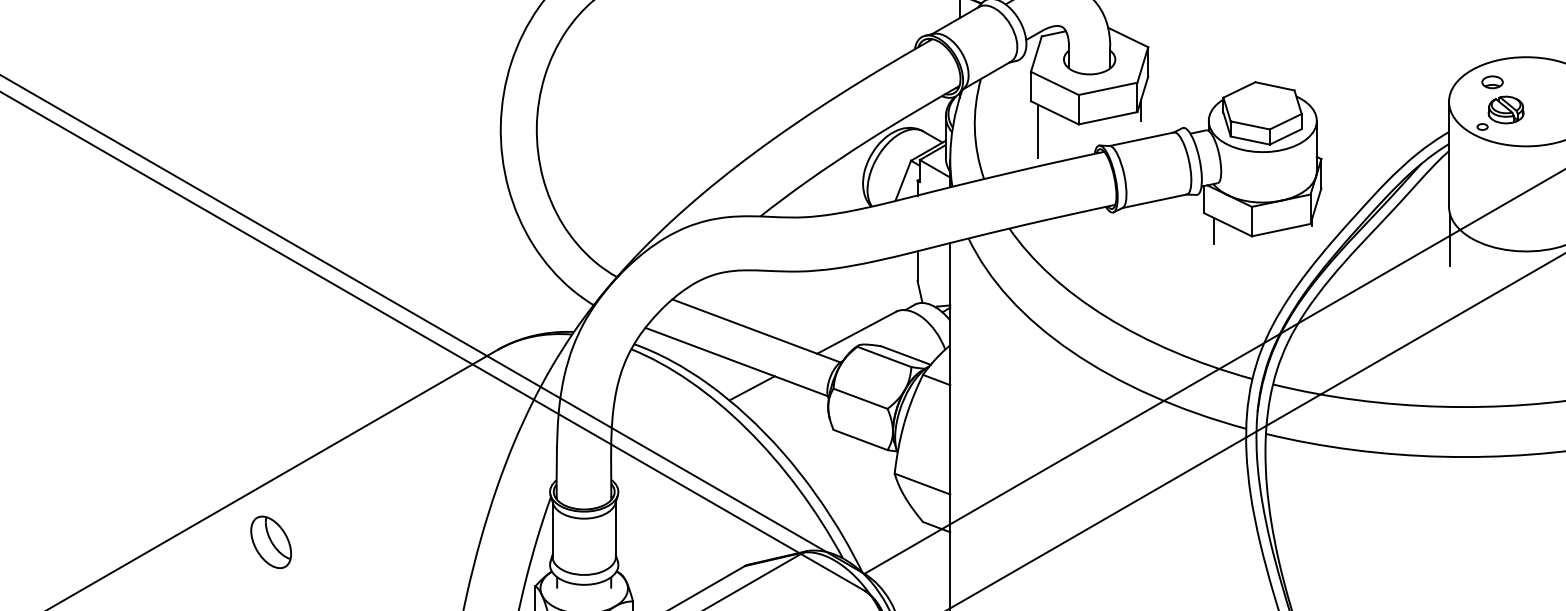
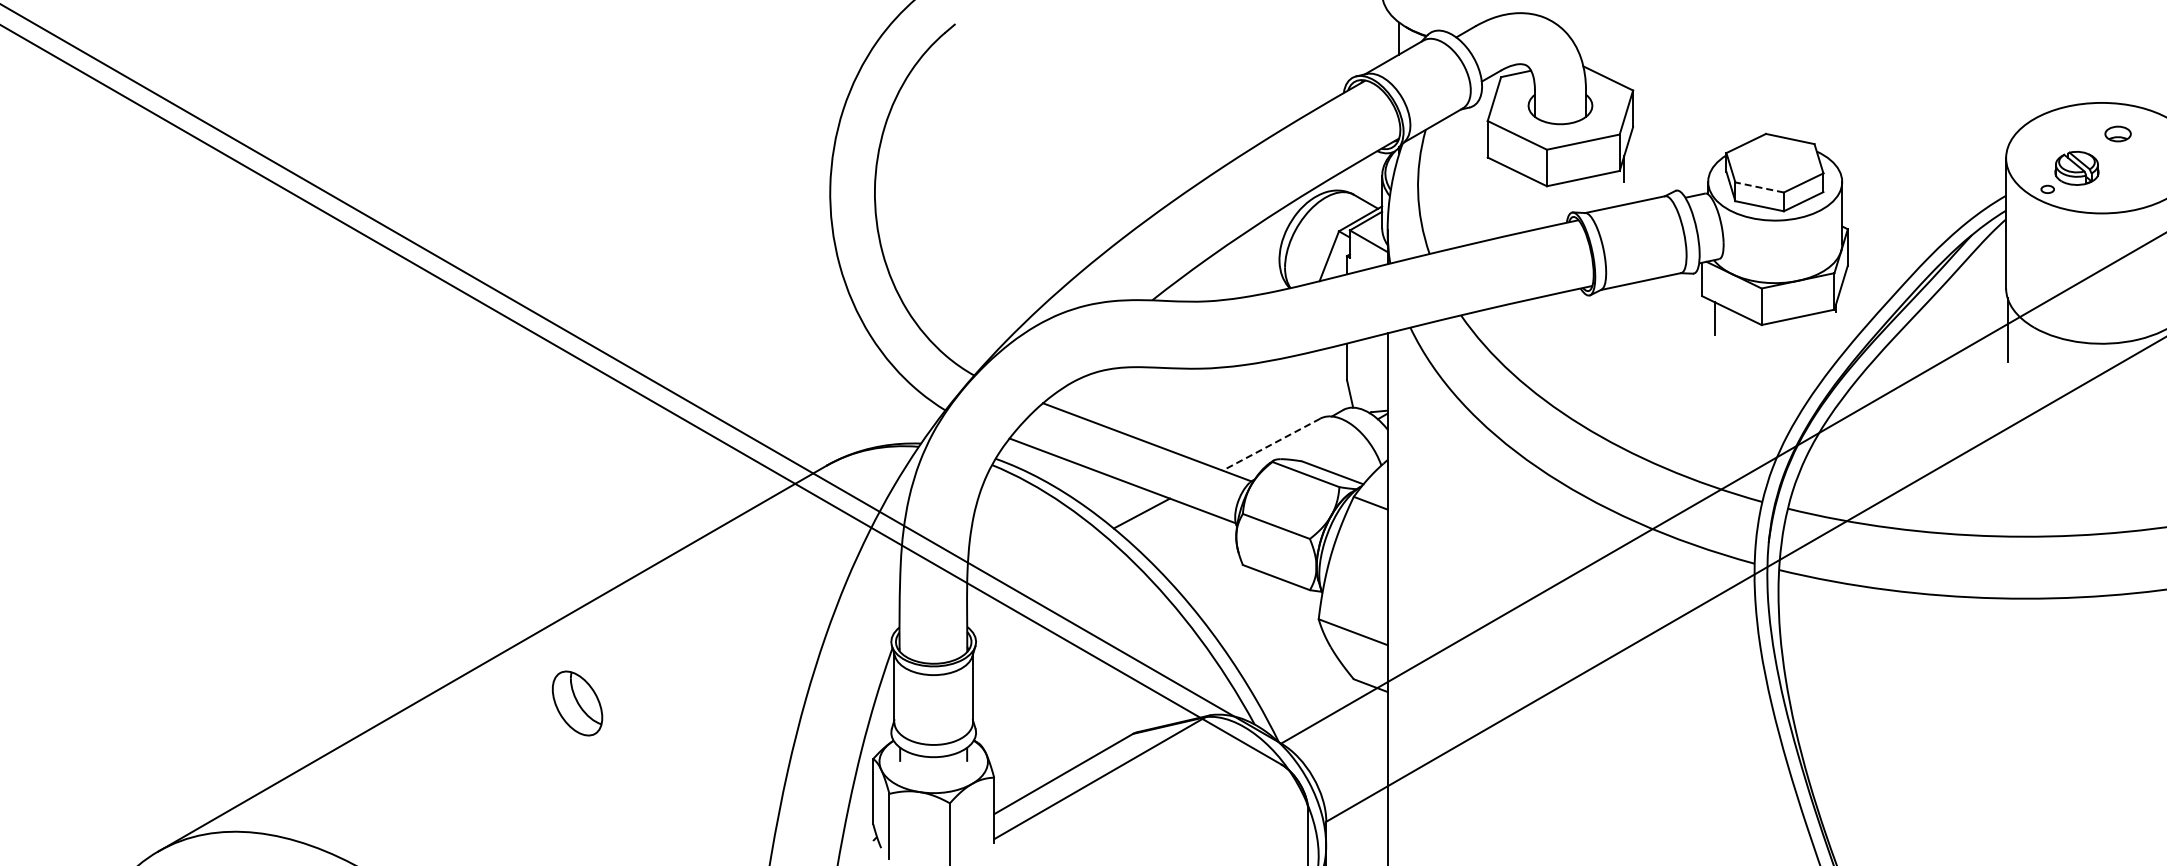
part: (1492, 81) -> (2117, 133), moved
line: (1250, 125) -> (1759, 187), solid -> dashed
line: (1038, 131) -> (1496, 194), removed
line: (855, 332) -> (1270, 444), solid -> dashed
part: (271, 542) -> (577, 703), moved

